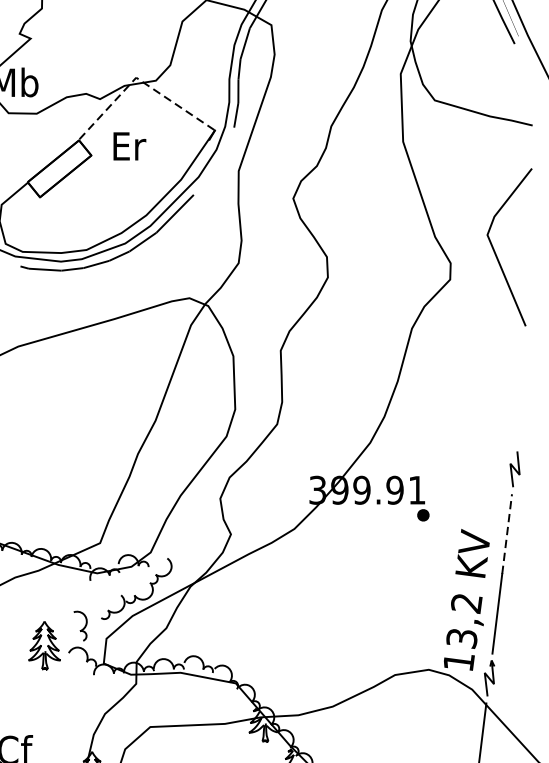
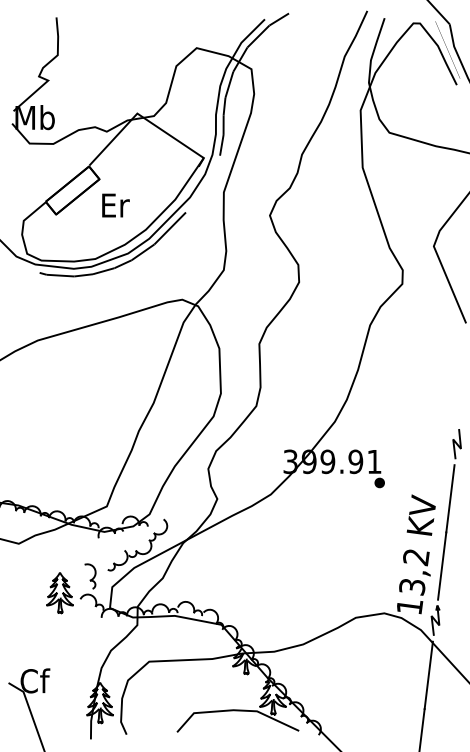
line: (139, 79) -> (140, 115), dashed -> solid
text: (129, 146) -> (115, 205), moved
line: (507, 533) -> (450, 498), dashed -> solid

